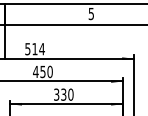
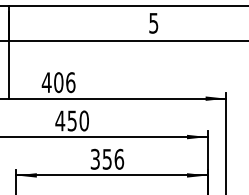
text: (34, 49) -> (57, 83), 514 -> 406
text: (67, 94) -> (113, 158), 330 -> 356

